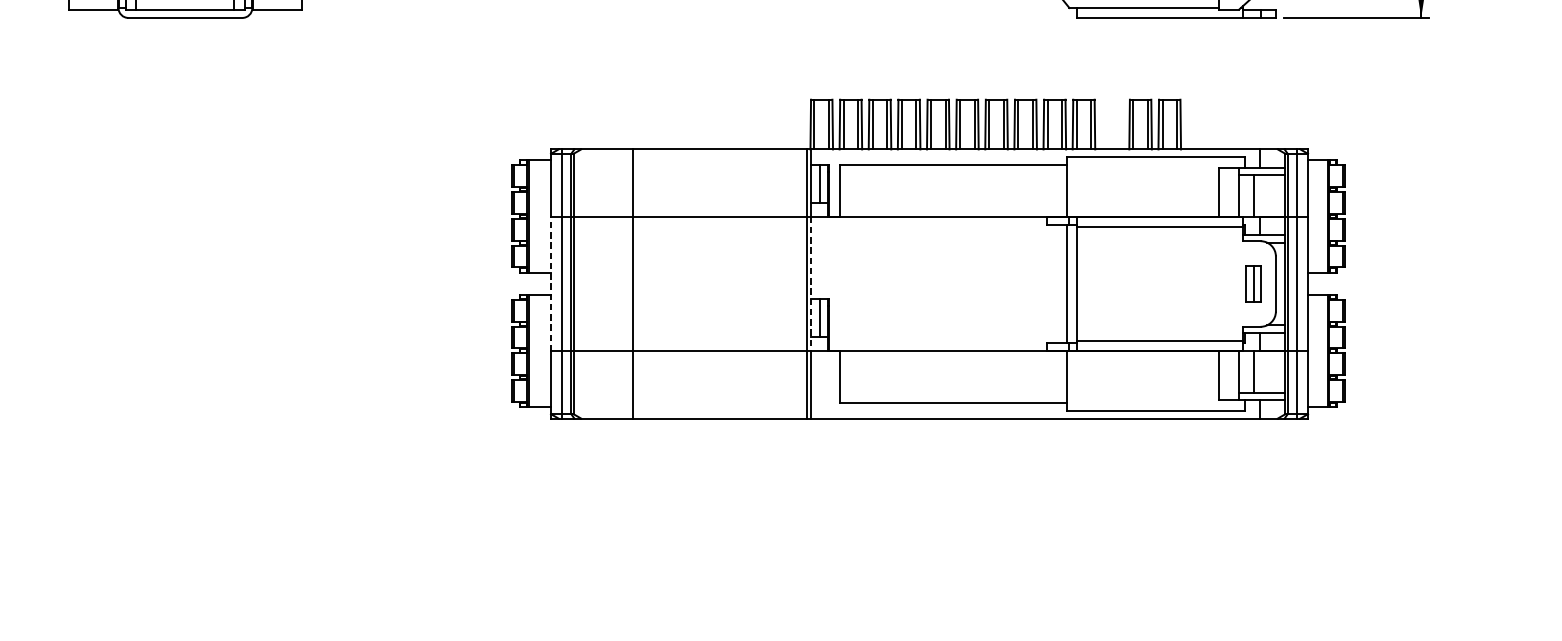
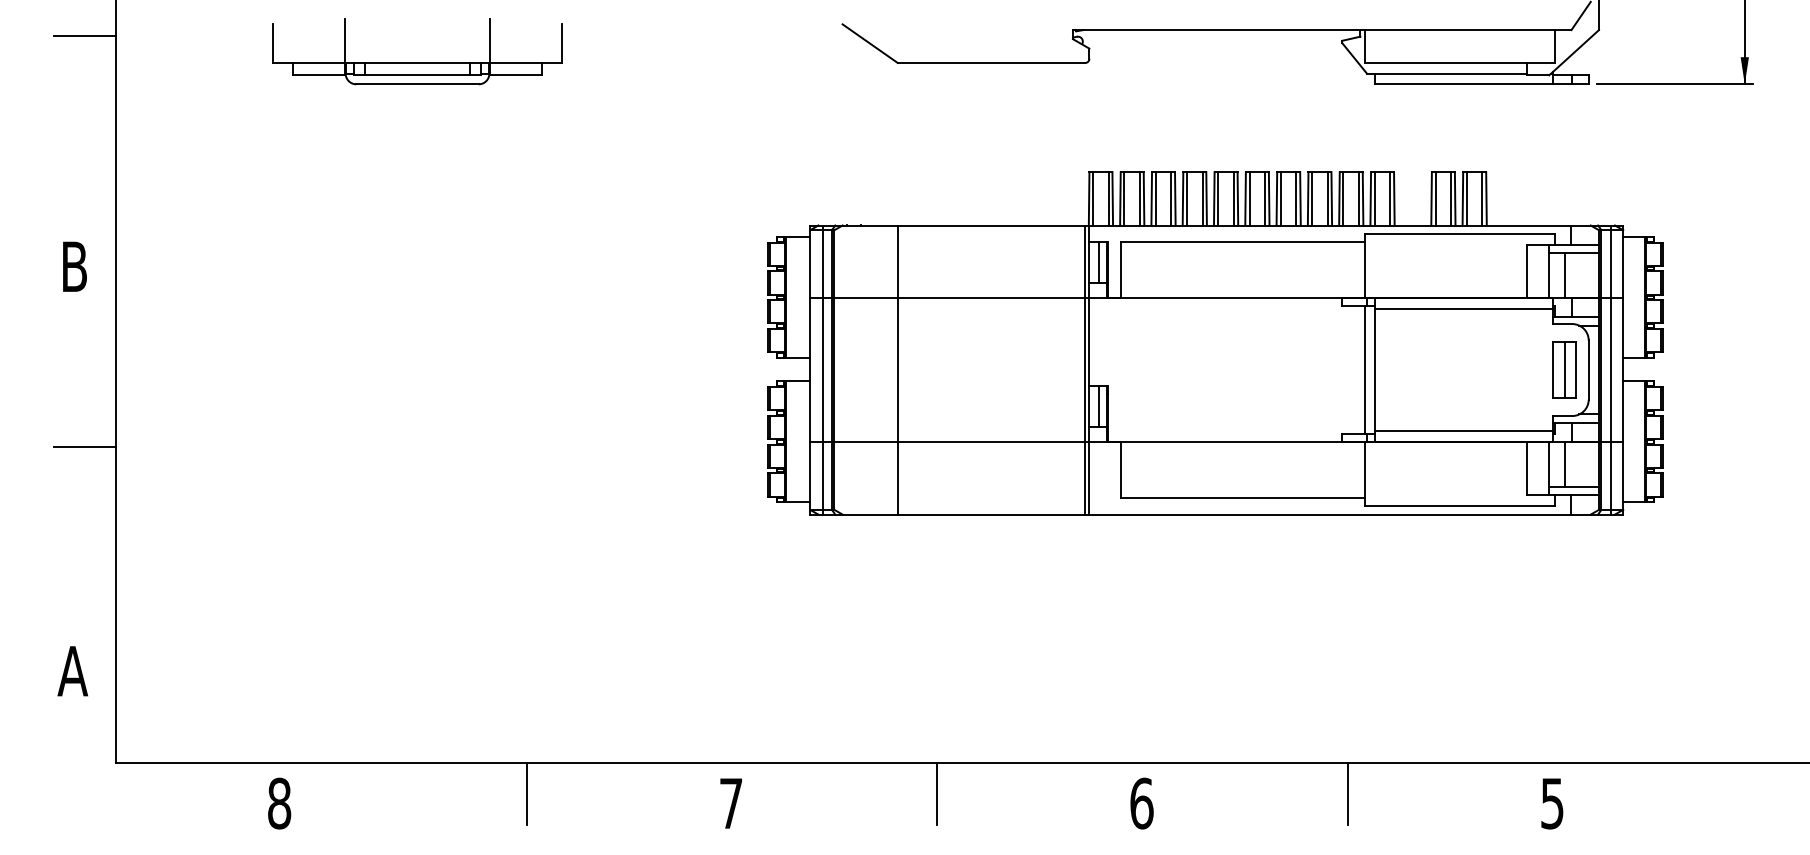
line: (551, 283) -> (810, 369), dashed -> solid
part: (1253, 283) -> (1564, 369), size x1.43
line: (811, 284) -> (1089, 370), dashed -> solid

